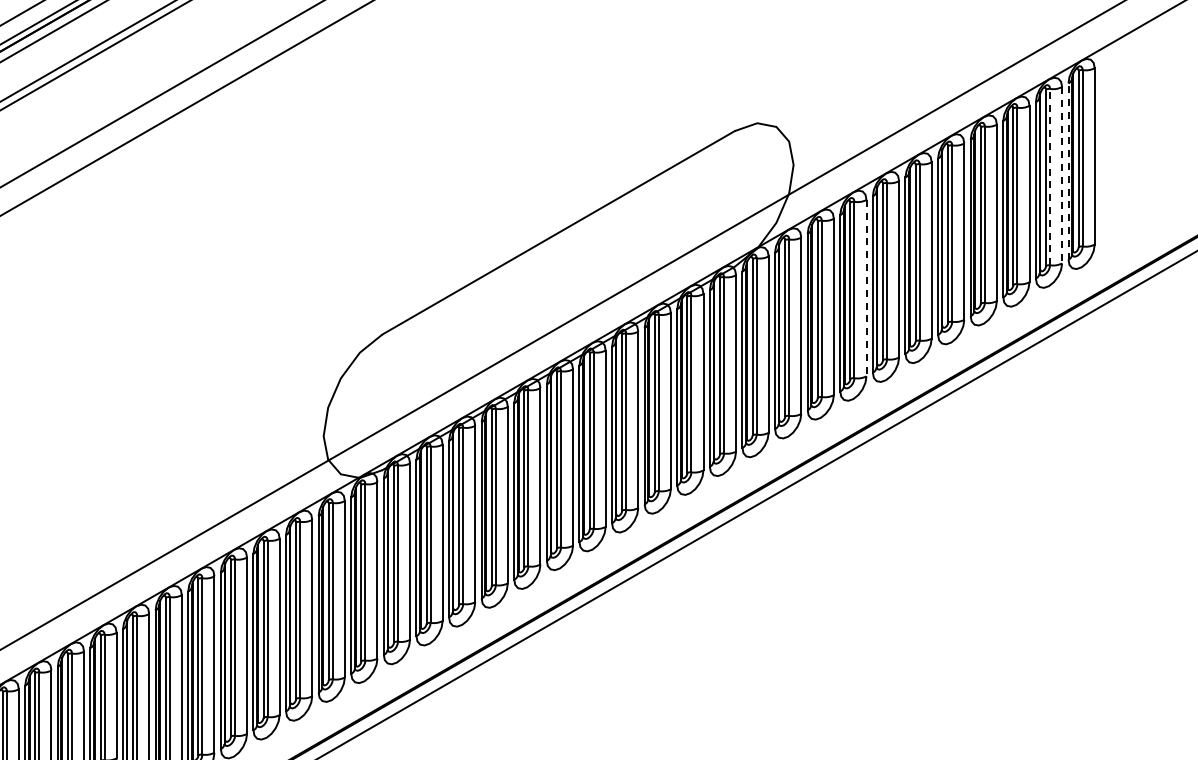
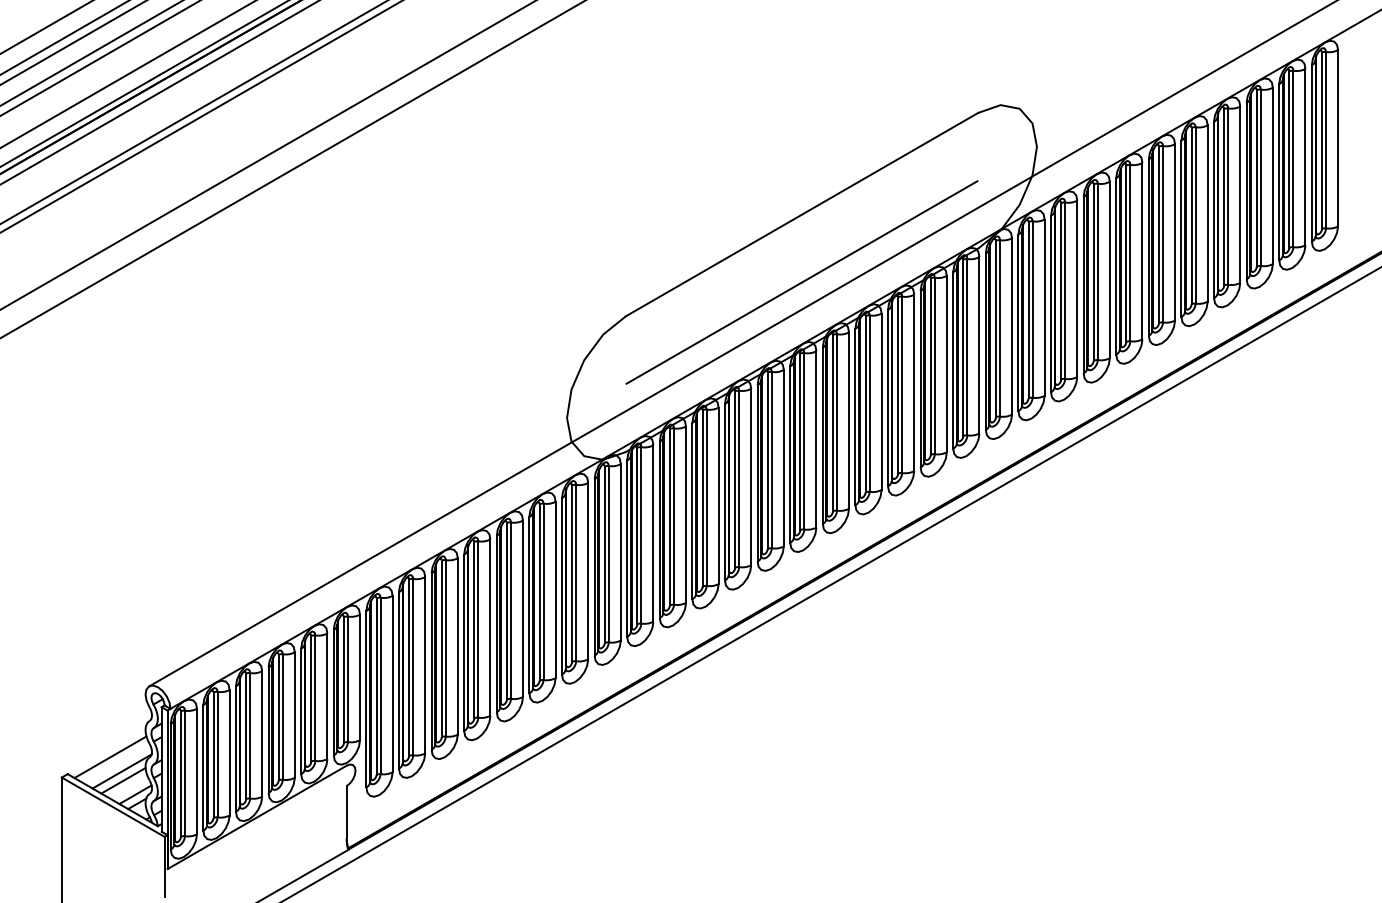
line: (1068, 170) -> (1311, 152), dashed -> solid
line: (1062, 175) -> (1305, 157), dashed -> solid
line: (1050, 176) -> (1293, 158), dashed -> solid
line: (866, 288) -> (1109, 270), dashed -> solid
line: (558, 300) -> (801, 282), added

